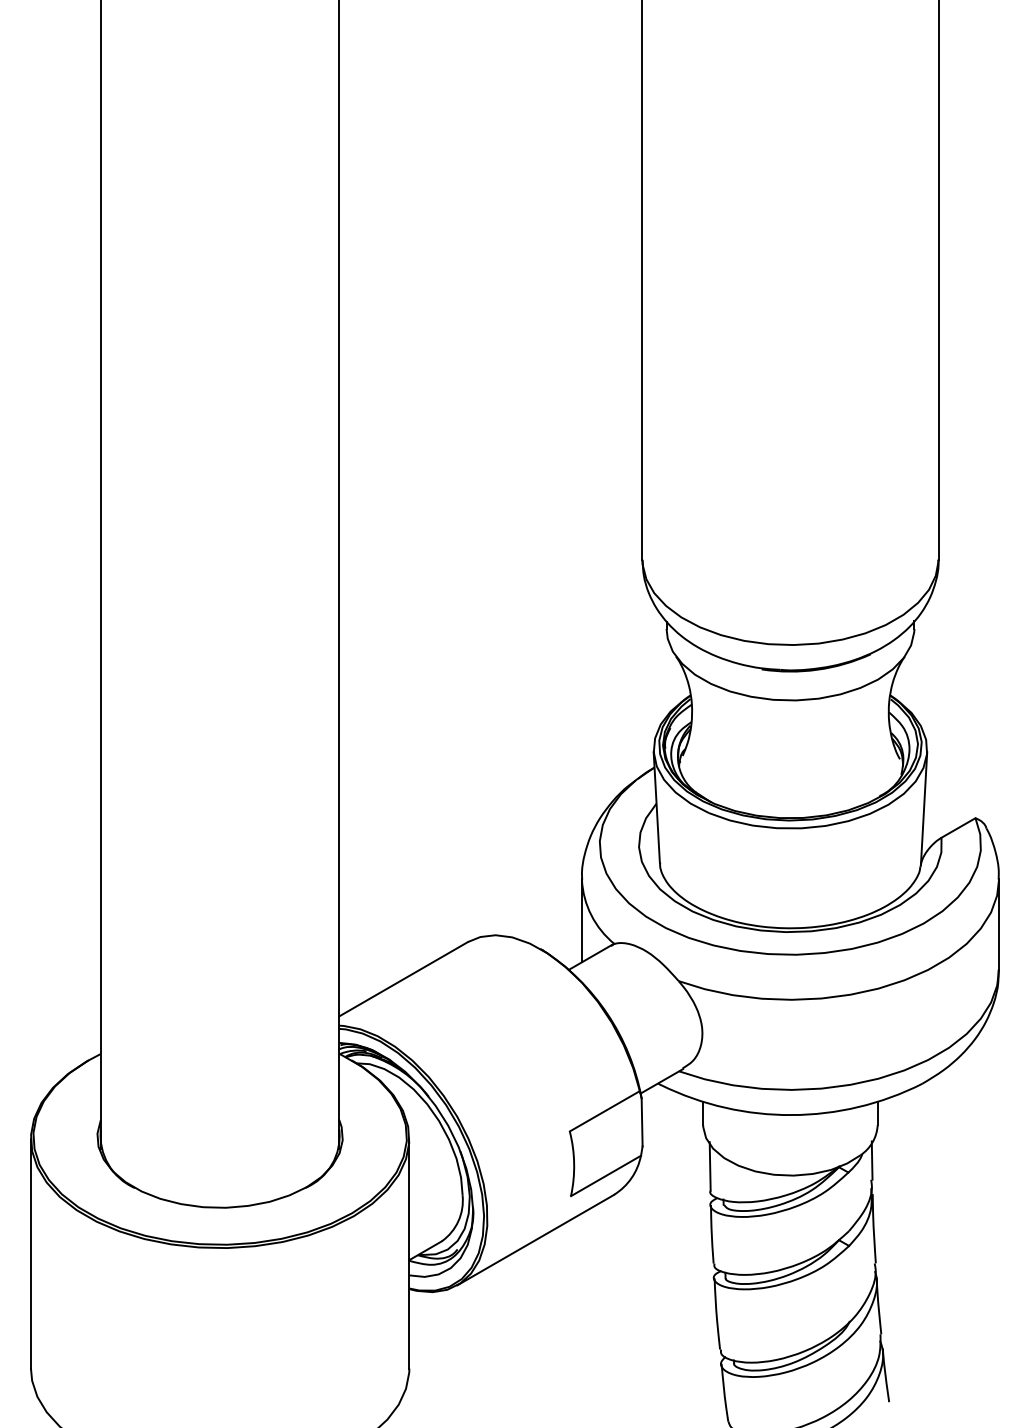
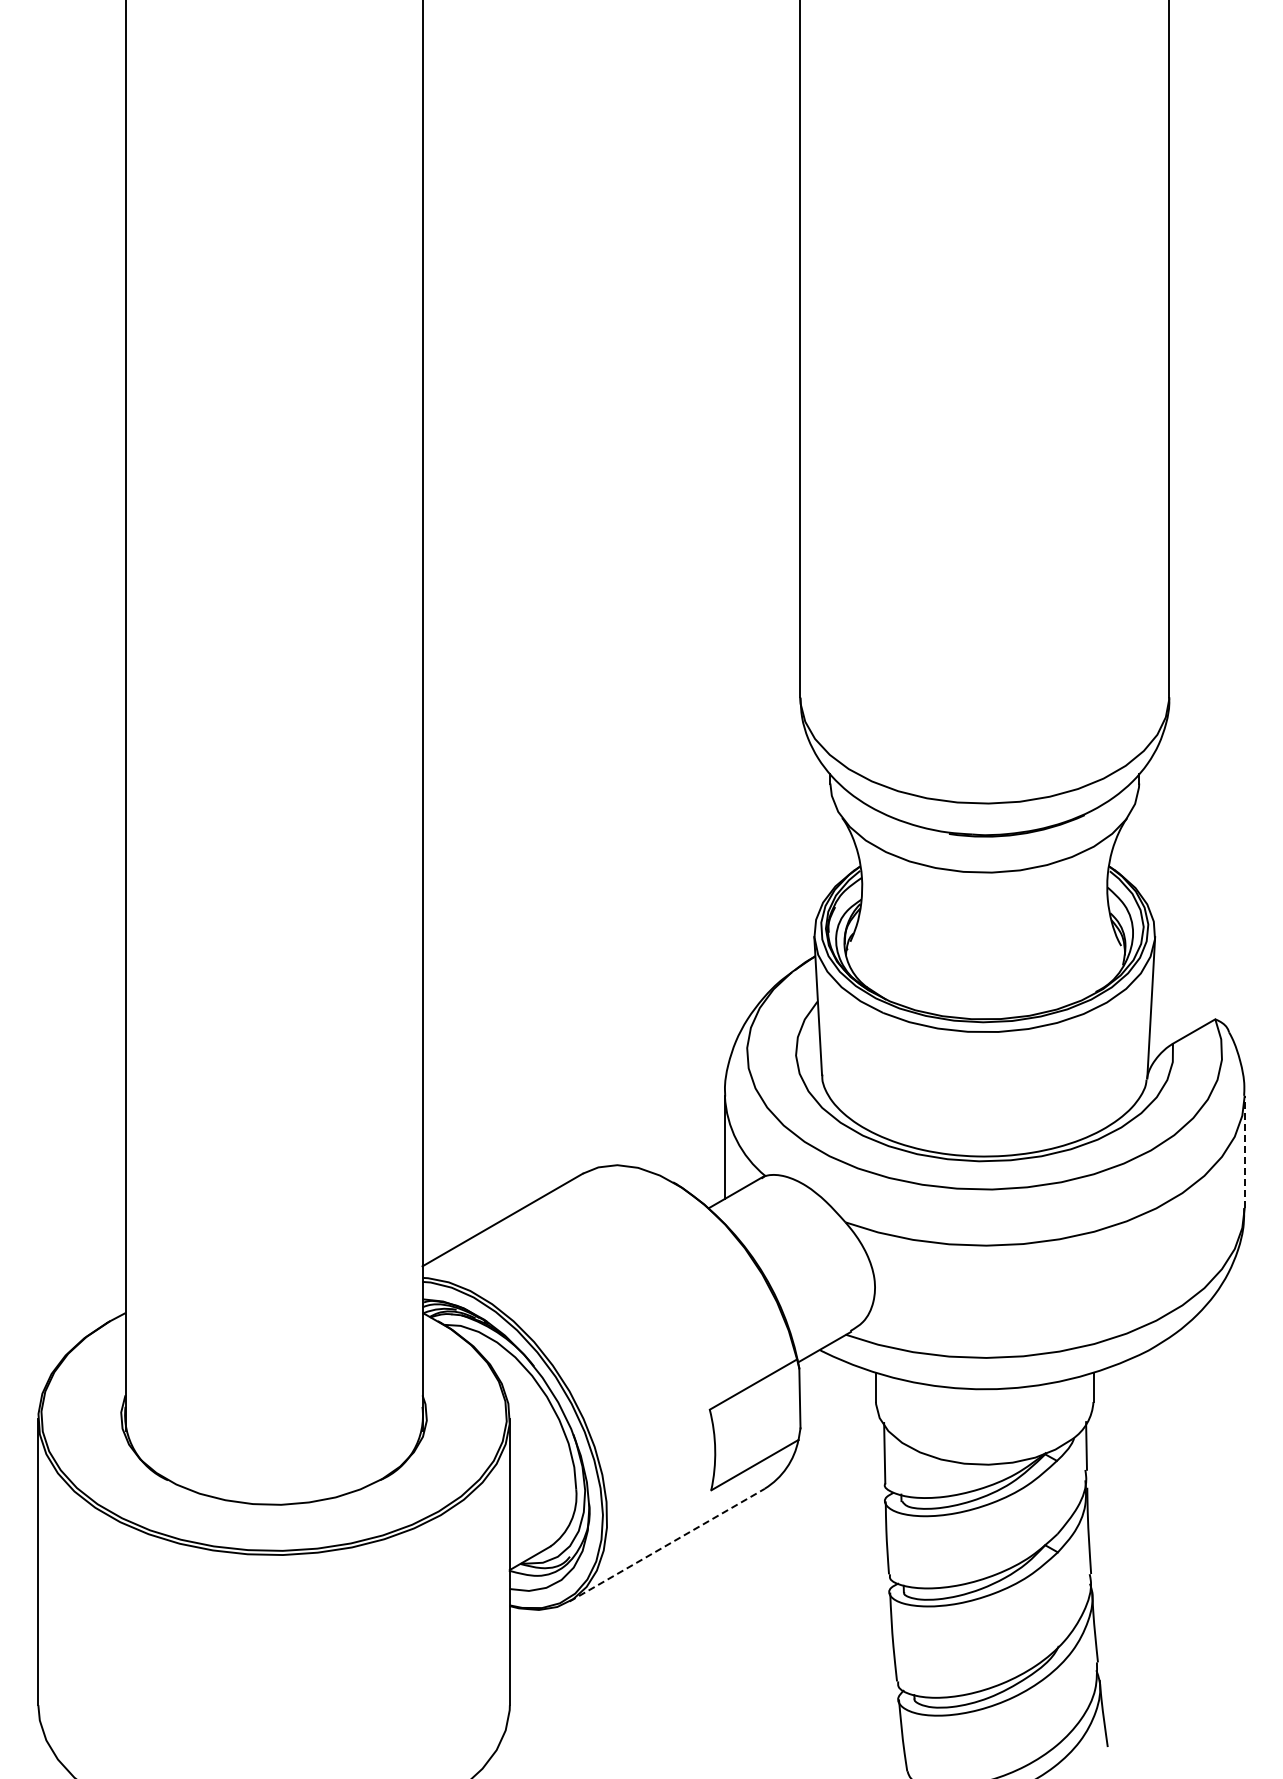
line: (998, 924) -> (1244, 1151), solid -> dashed
line: (535, 1240) -> (667, 1545), solid -> dashed

